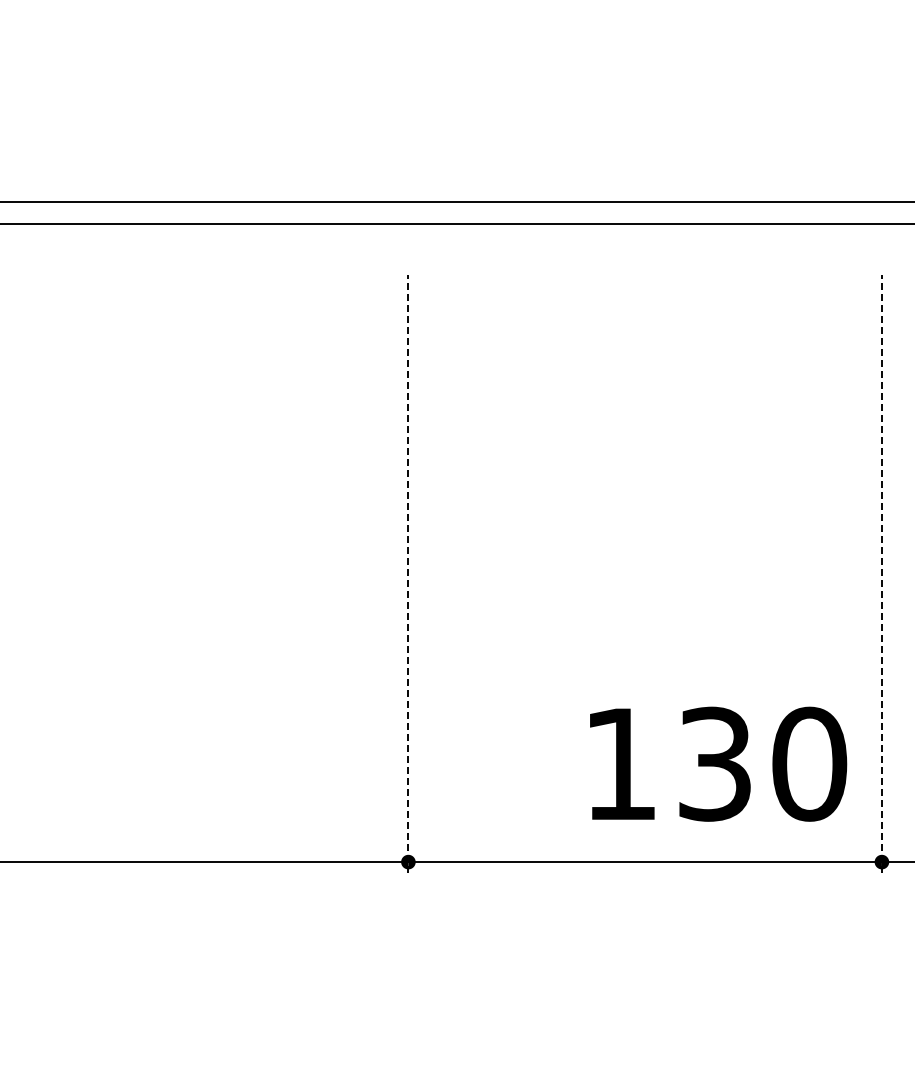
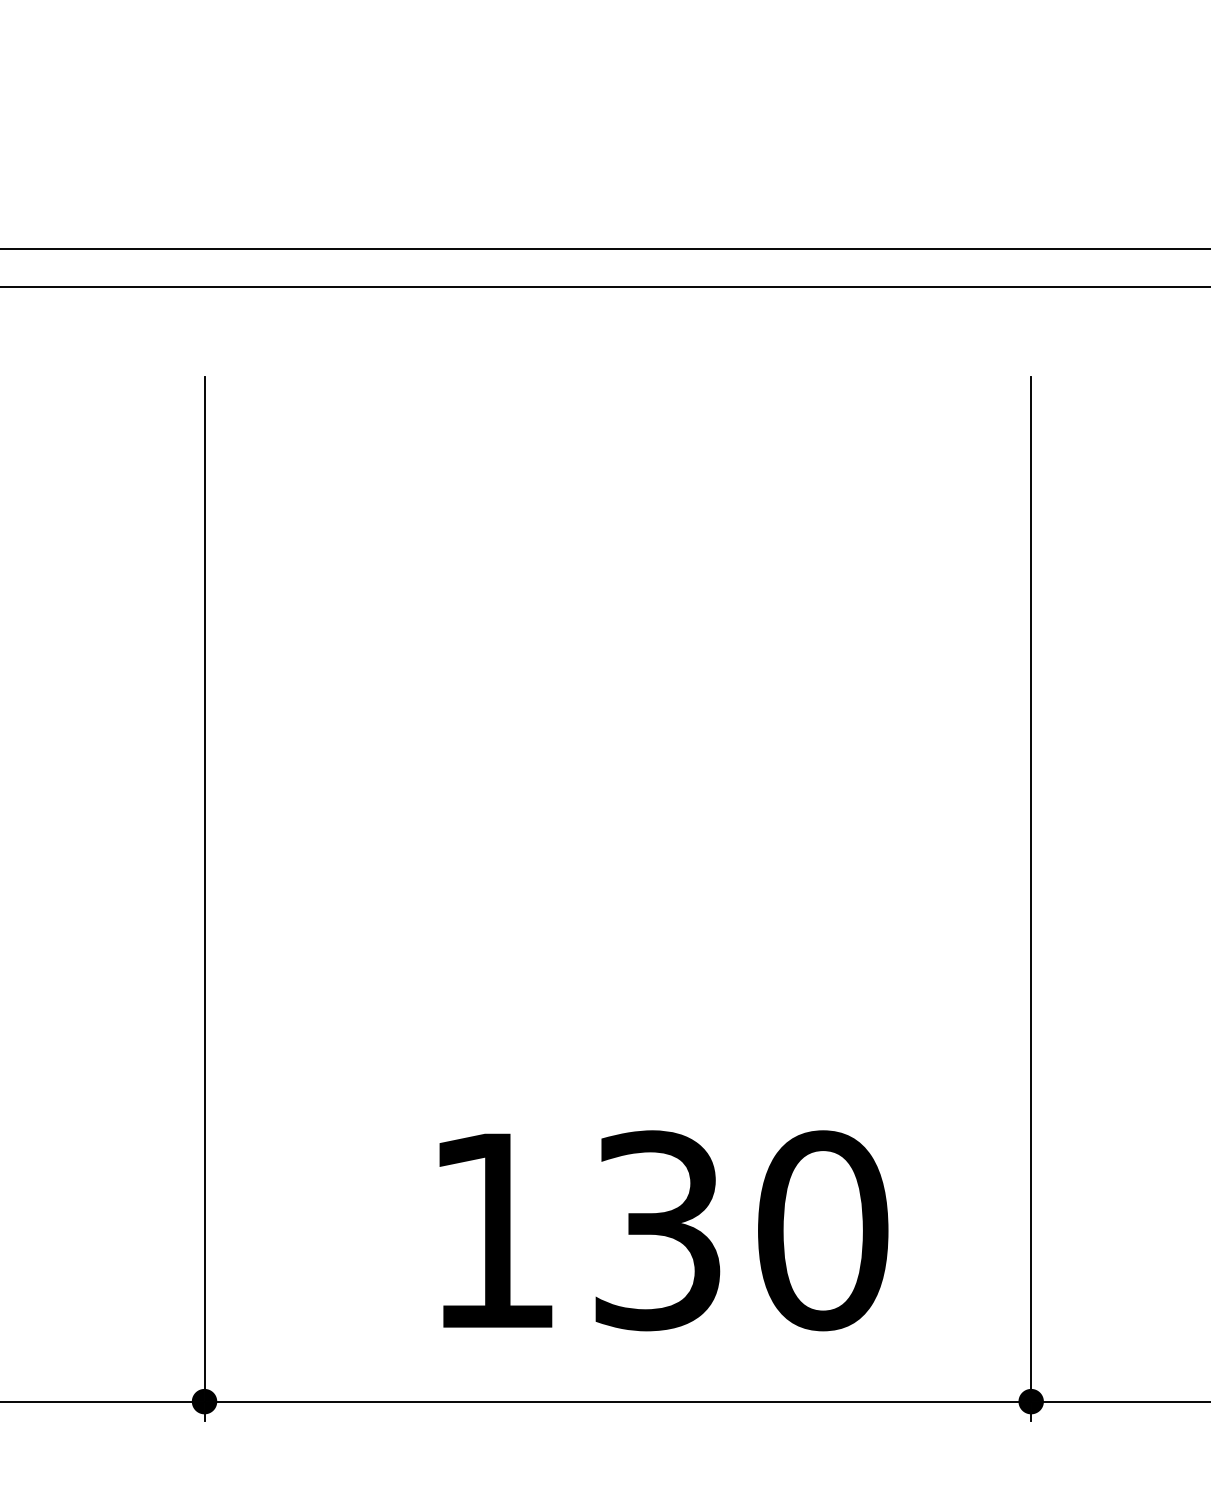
line: (408, 574) -> (204, 899), dashed -> solid
line: (881, 574) -> (1030, 899), dashed -> solid
text: (718, 763) -> (663, 1229), moved

